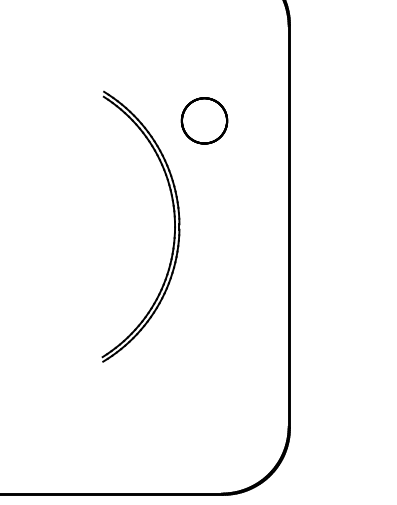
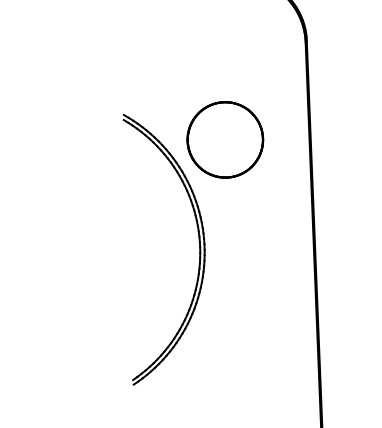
part: (204, 120) -> (225, 139), size x1.67

